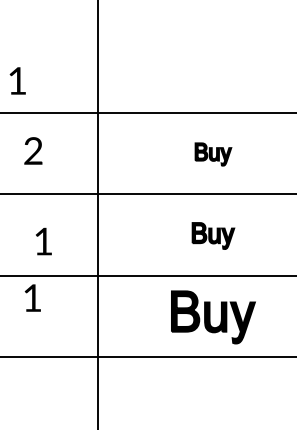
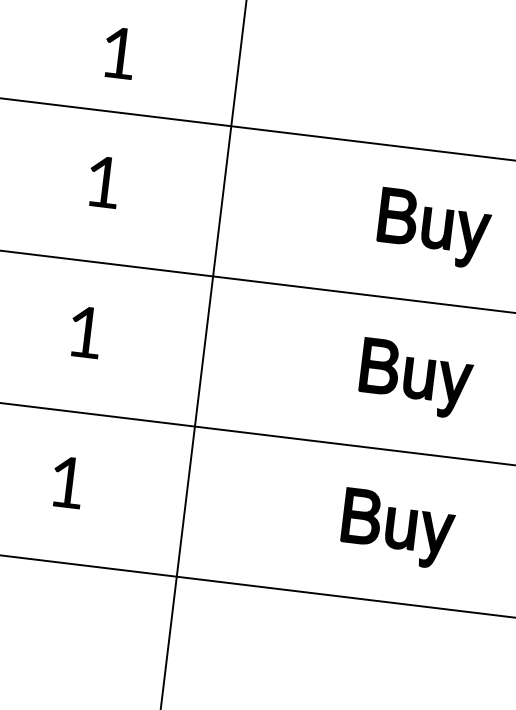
text: (17, 80) -> (119, 52), moved
text: (33, 150) -> (103, 181), 2 -> 1
part: (213, 154) -> (434, 228), size x1.67
part: (213, 235) -> (416, 377), size x1.43
text: (43, 241) -> (85, 332), moved
text: (32, 297) -> (67, 481), moved
part: (213, 317) -> (398, 528), size x0.71

